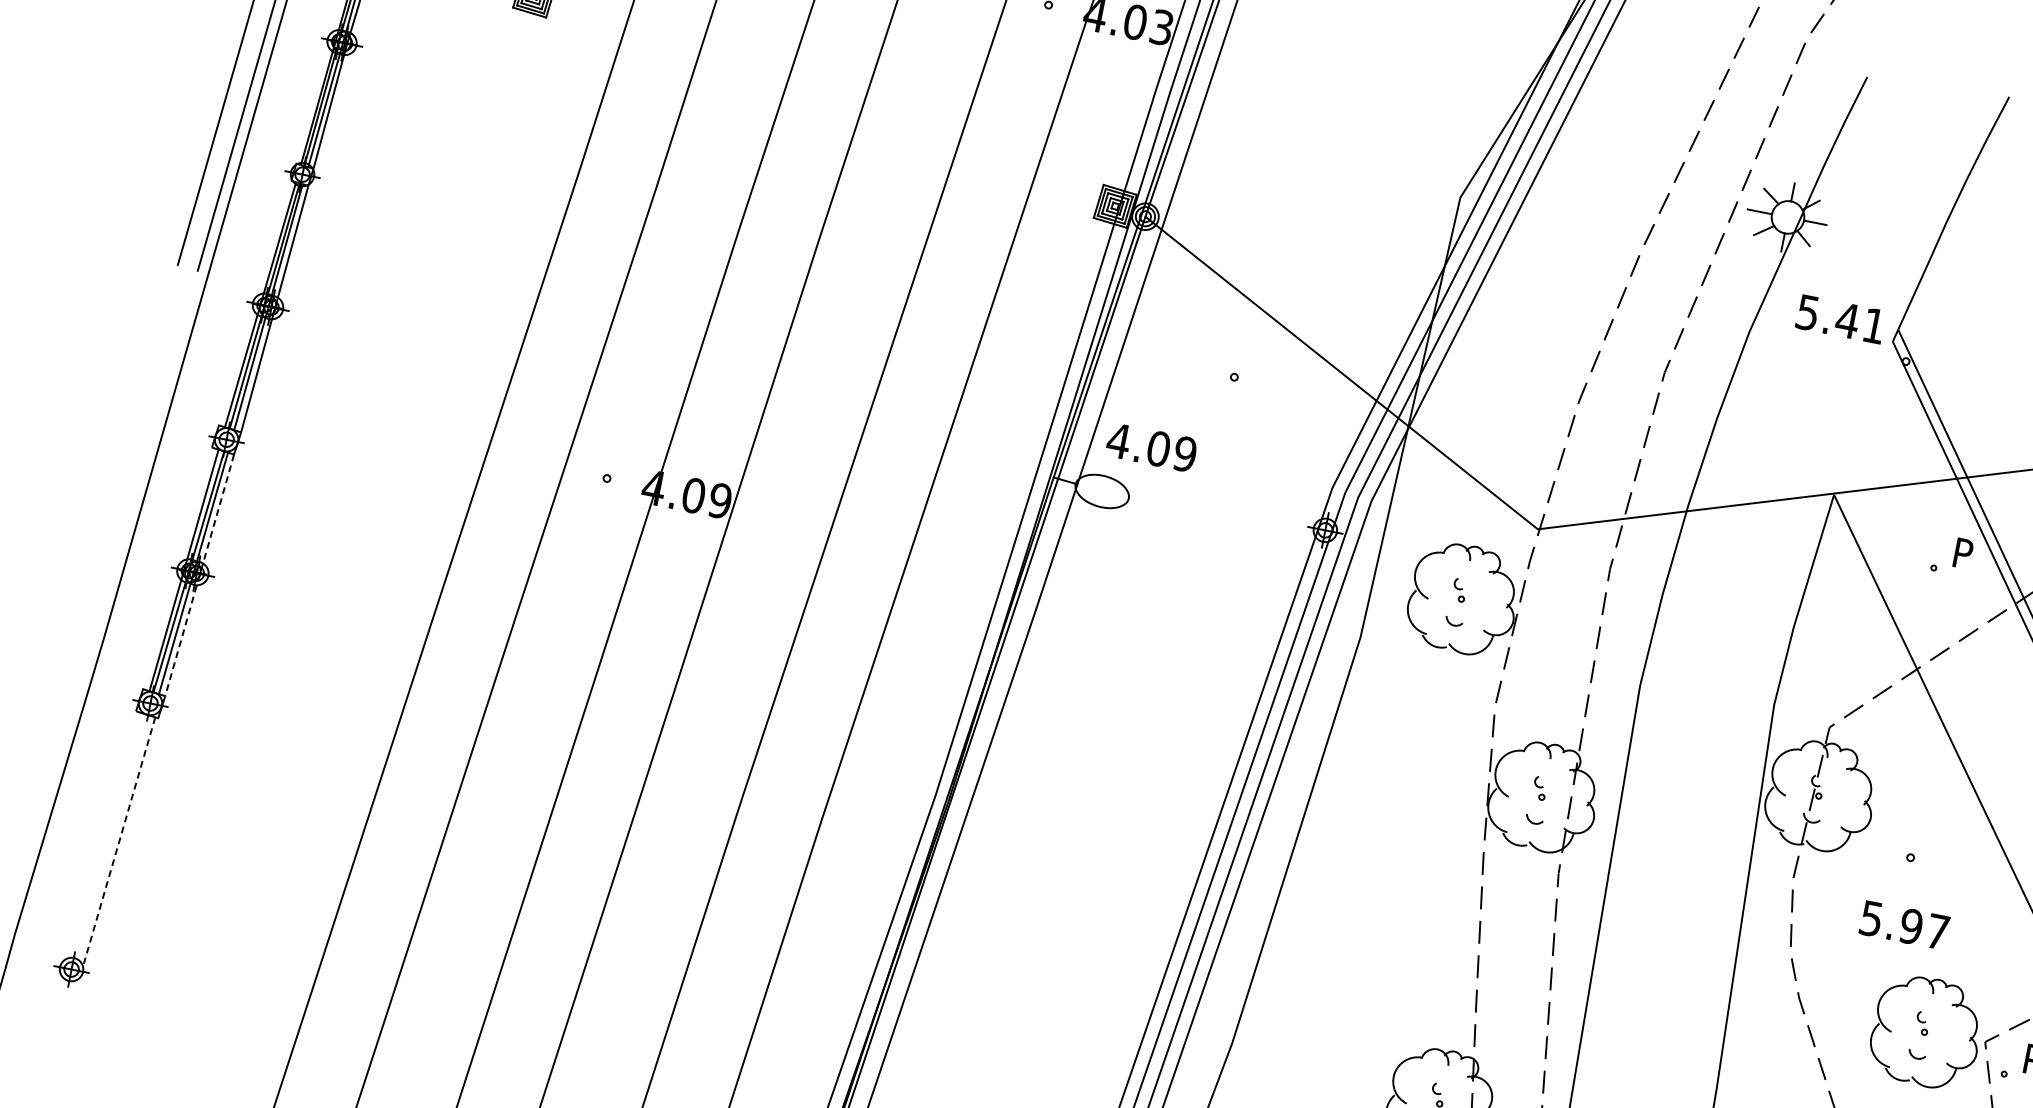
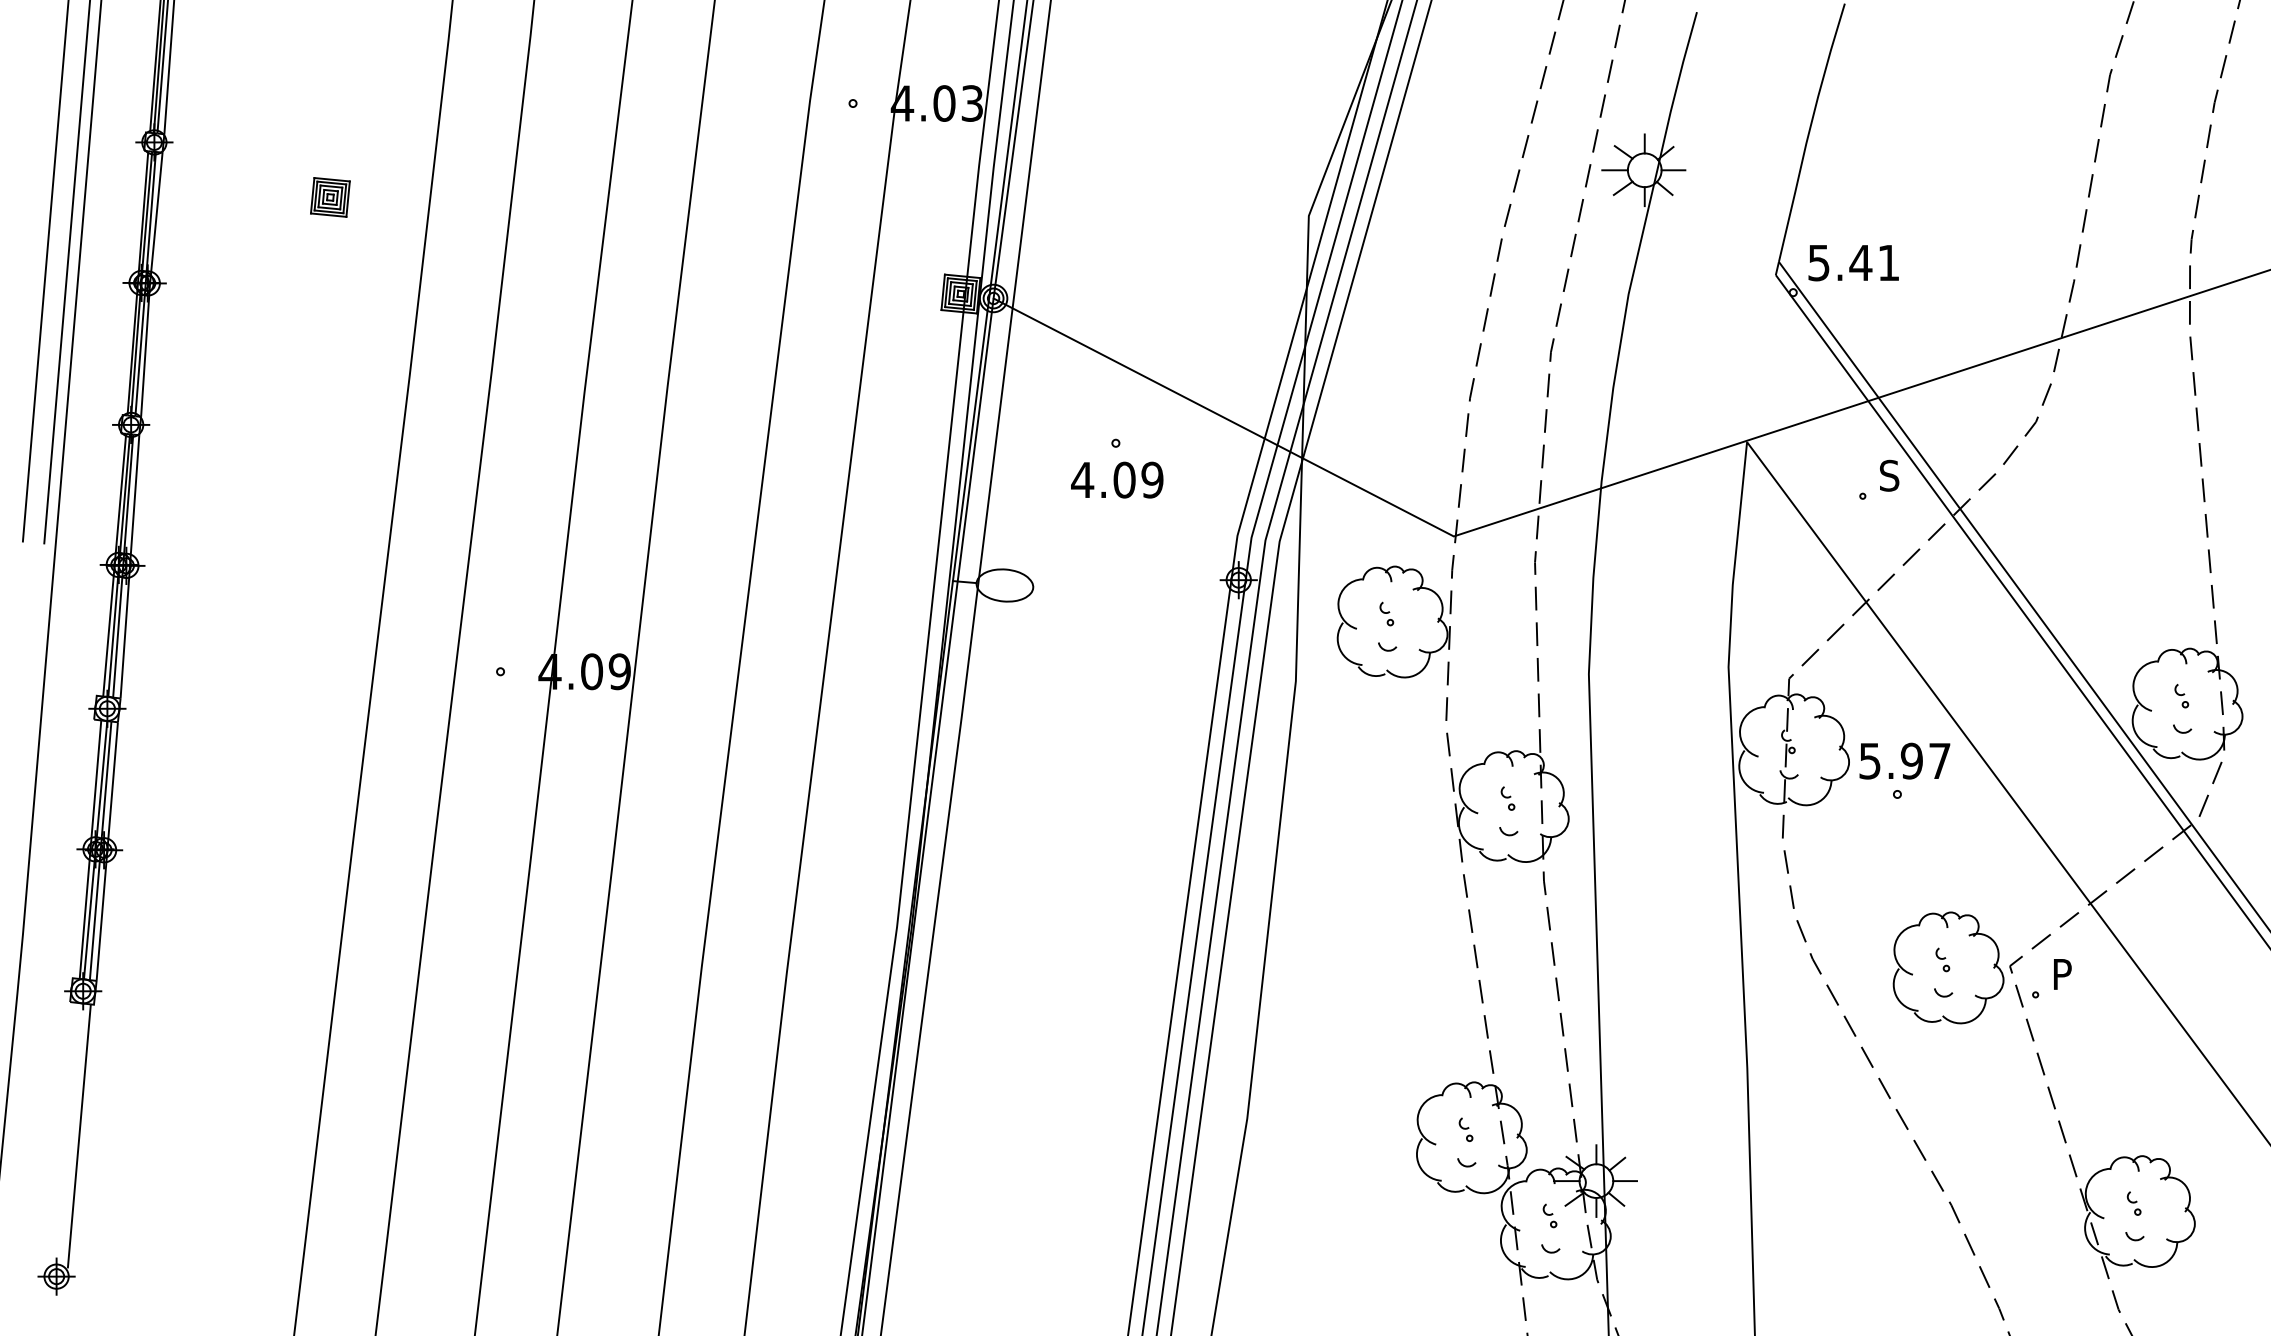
text: (1840, 319) -> (1853, 263), moved
text: (1152, 447) -> (1117, 479), moved
text: (1963, 553) -> (1889, 475), P -> S
line: (199, 575) -> (107, 851), dashed -> solid
line: (119, 840) -> (79, 1136), dashed -> solid
text: (1904, 924) -> (1904, 760), moved

